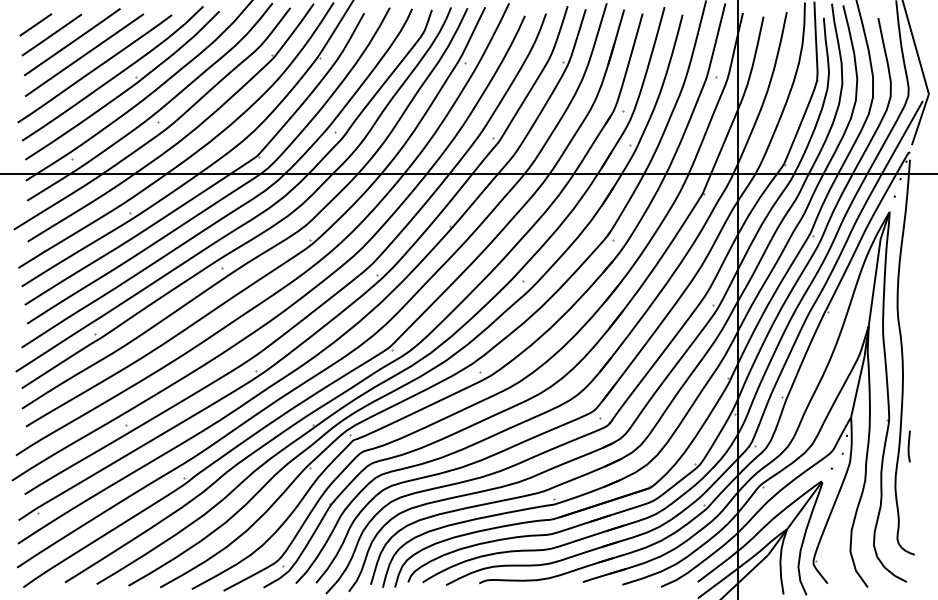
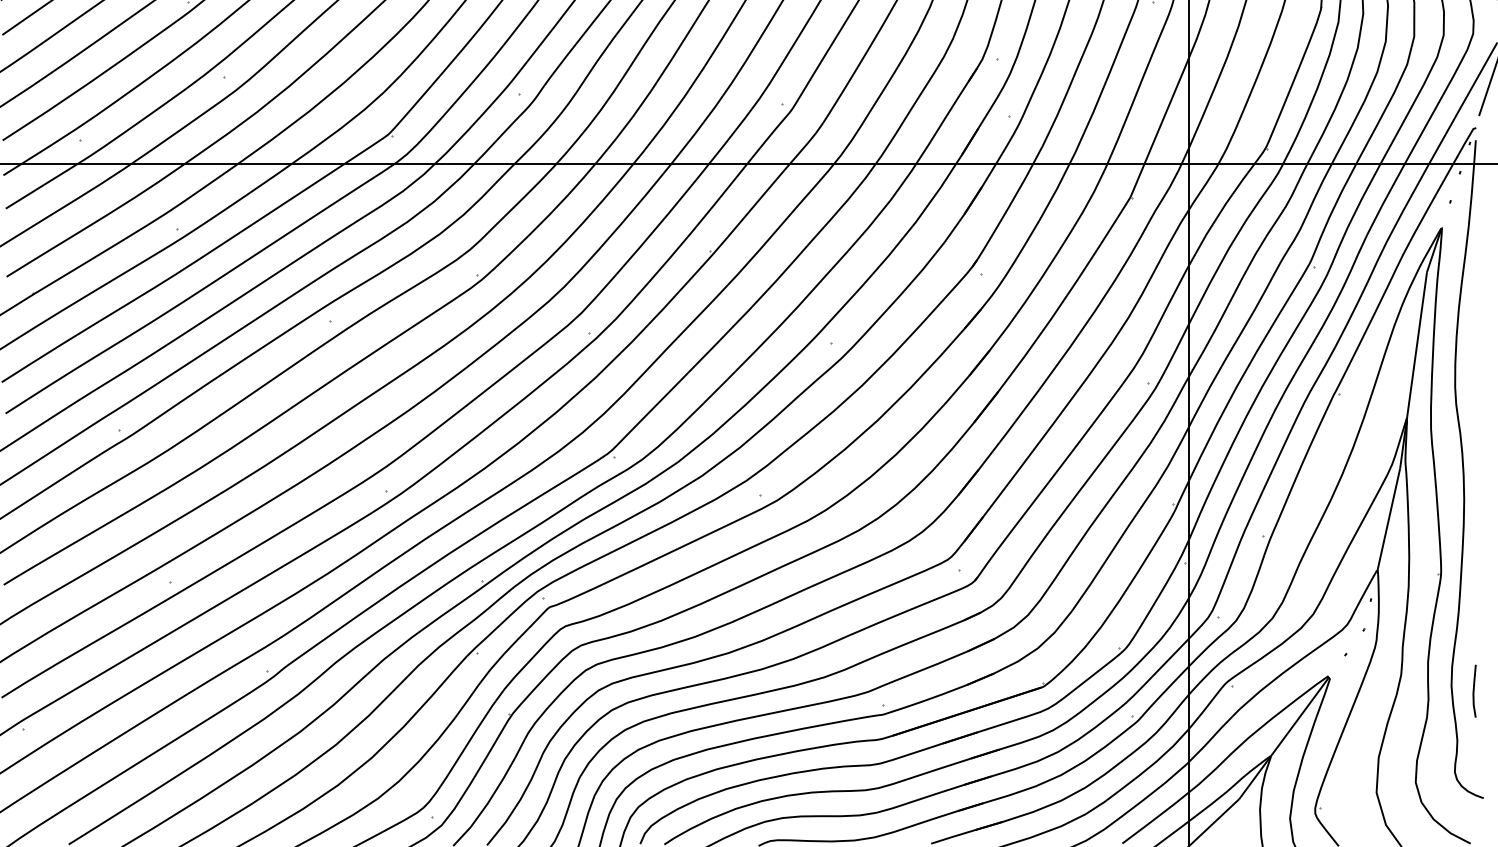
line: (908, 446) -> (1473, 691), moved

